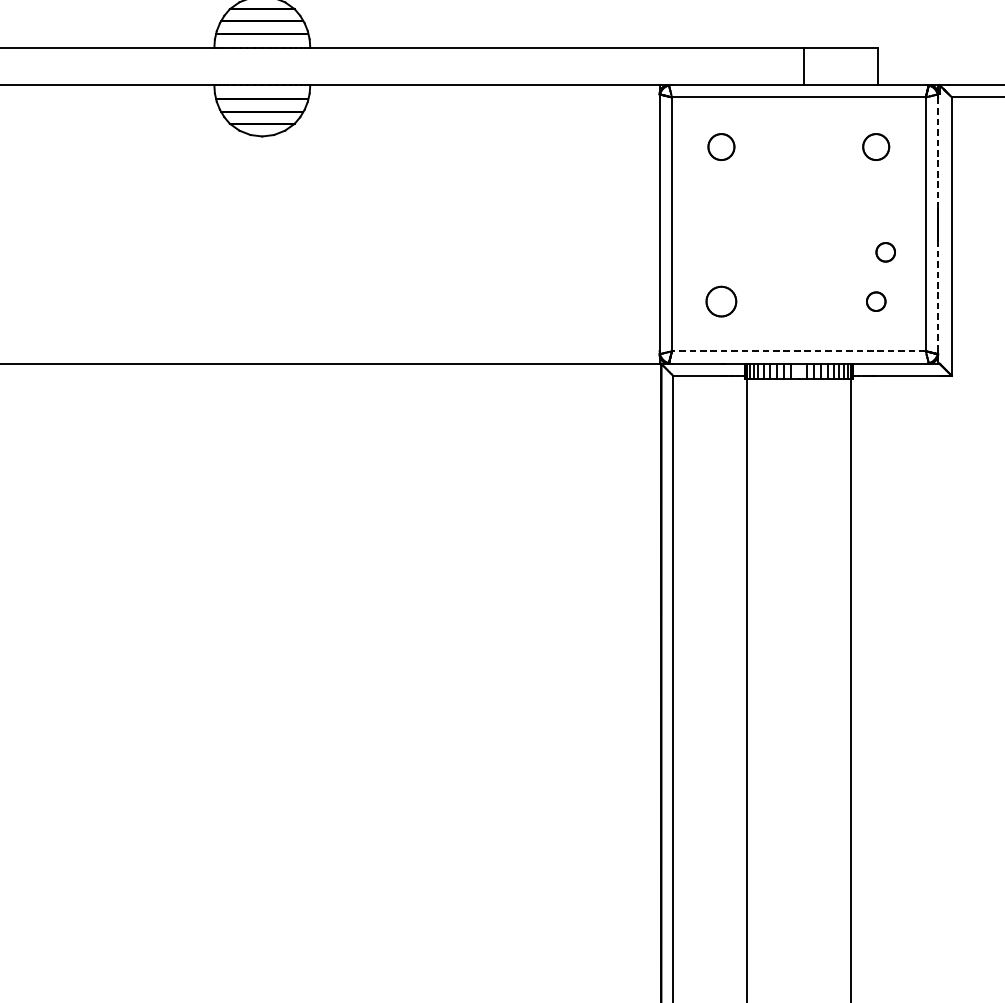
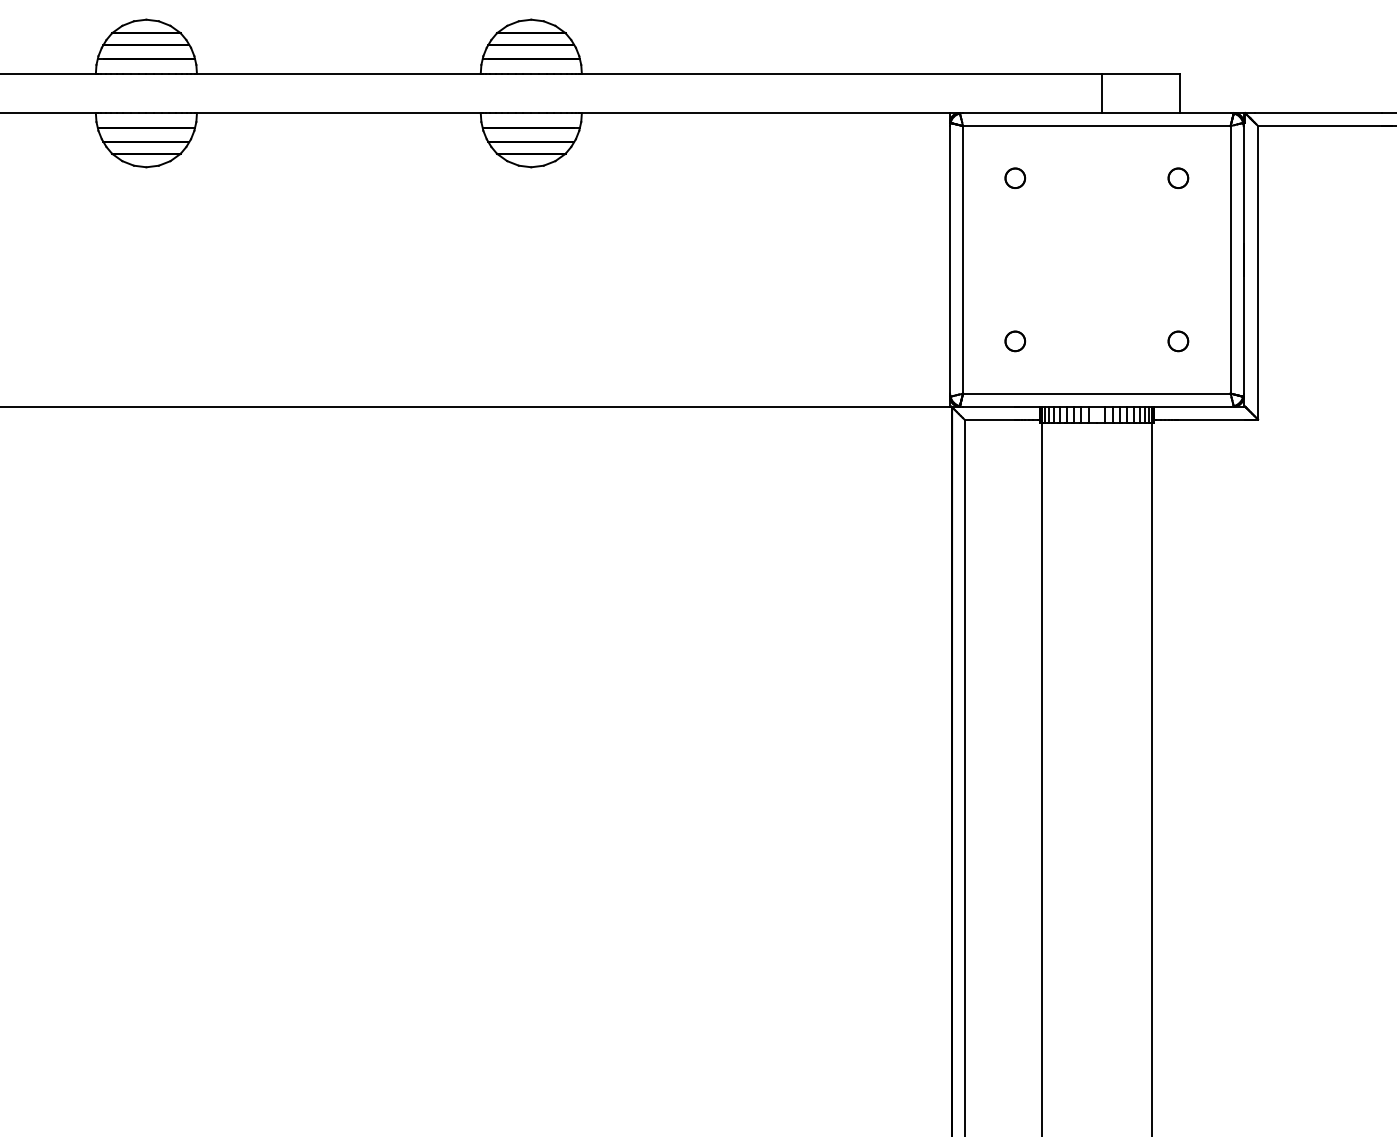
part: (721, 146) -> (1015, 177), size x0.71
part: (876, 146) -> (1178, 177), size x0.71
line: (938, 152) -> (1243, 184), dashed -> solid
part: (885, 252) -> (1188, 289), removed
line: (938, 295) -> (1243, 334), dashed -> solid
part: (721, 301) -> (1015, 341), size x0.62
line: (798, 351) -> (1096, 393), dashed -> solid

